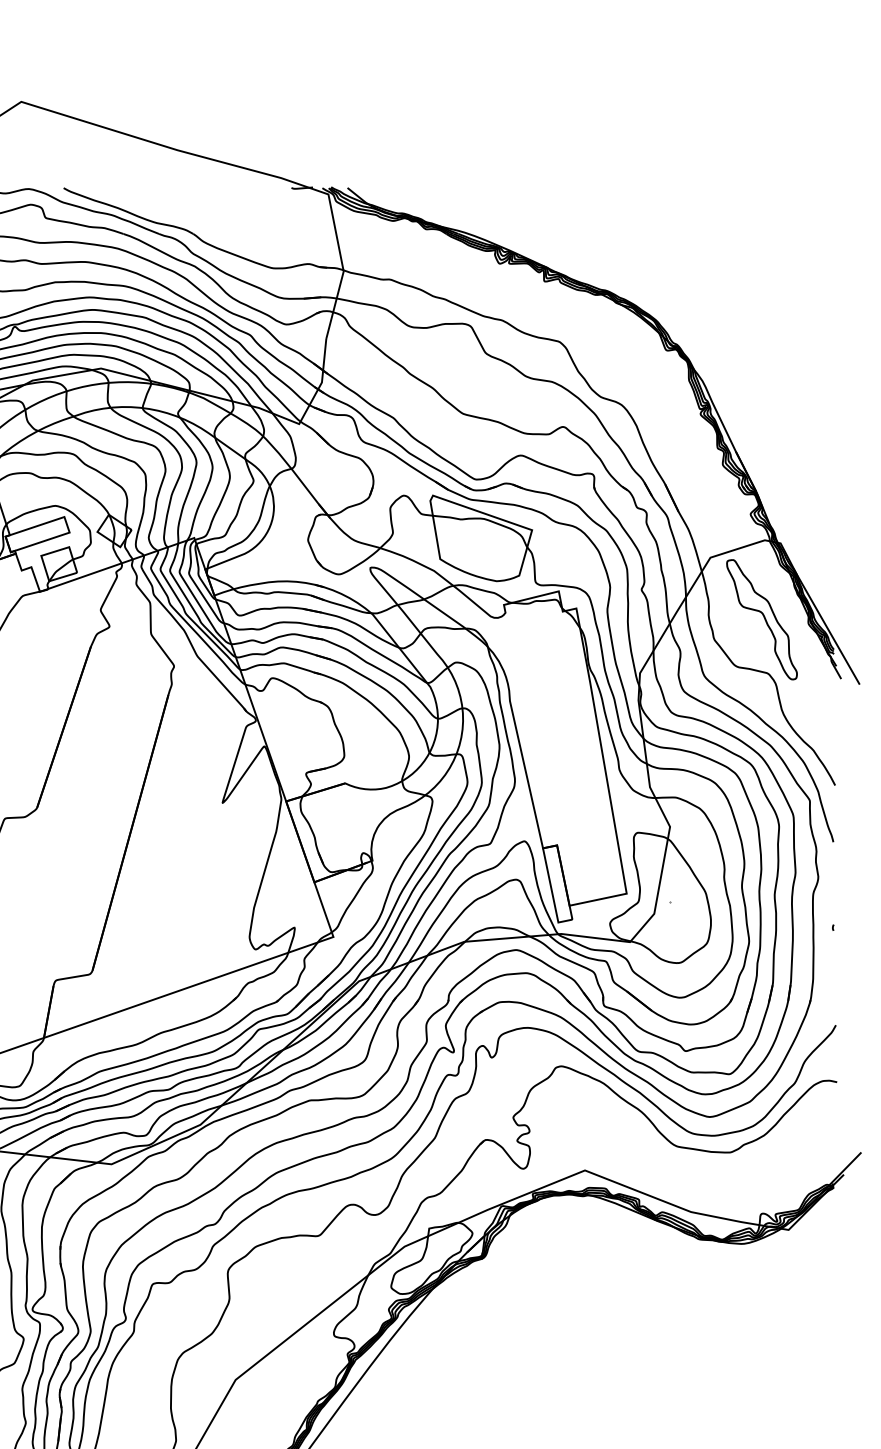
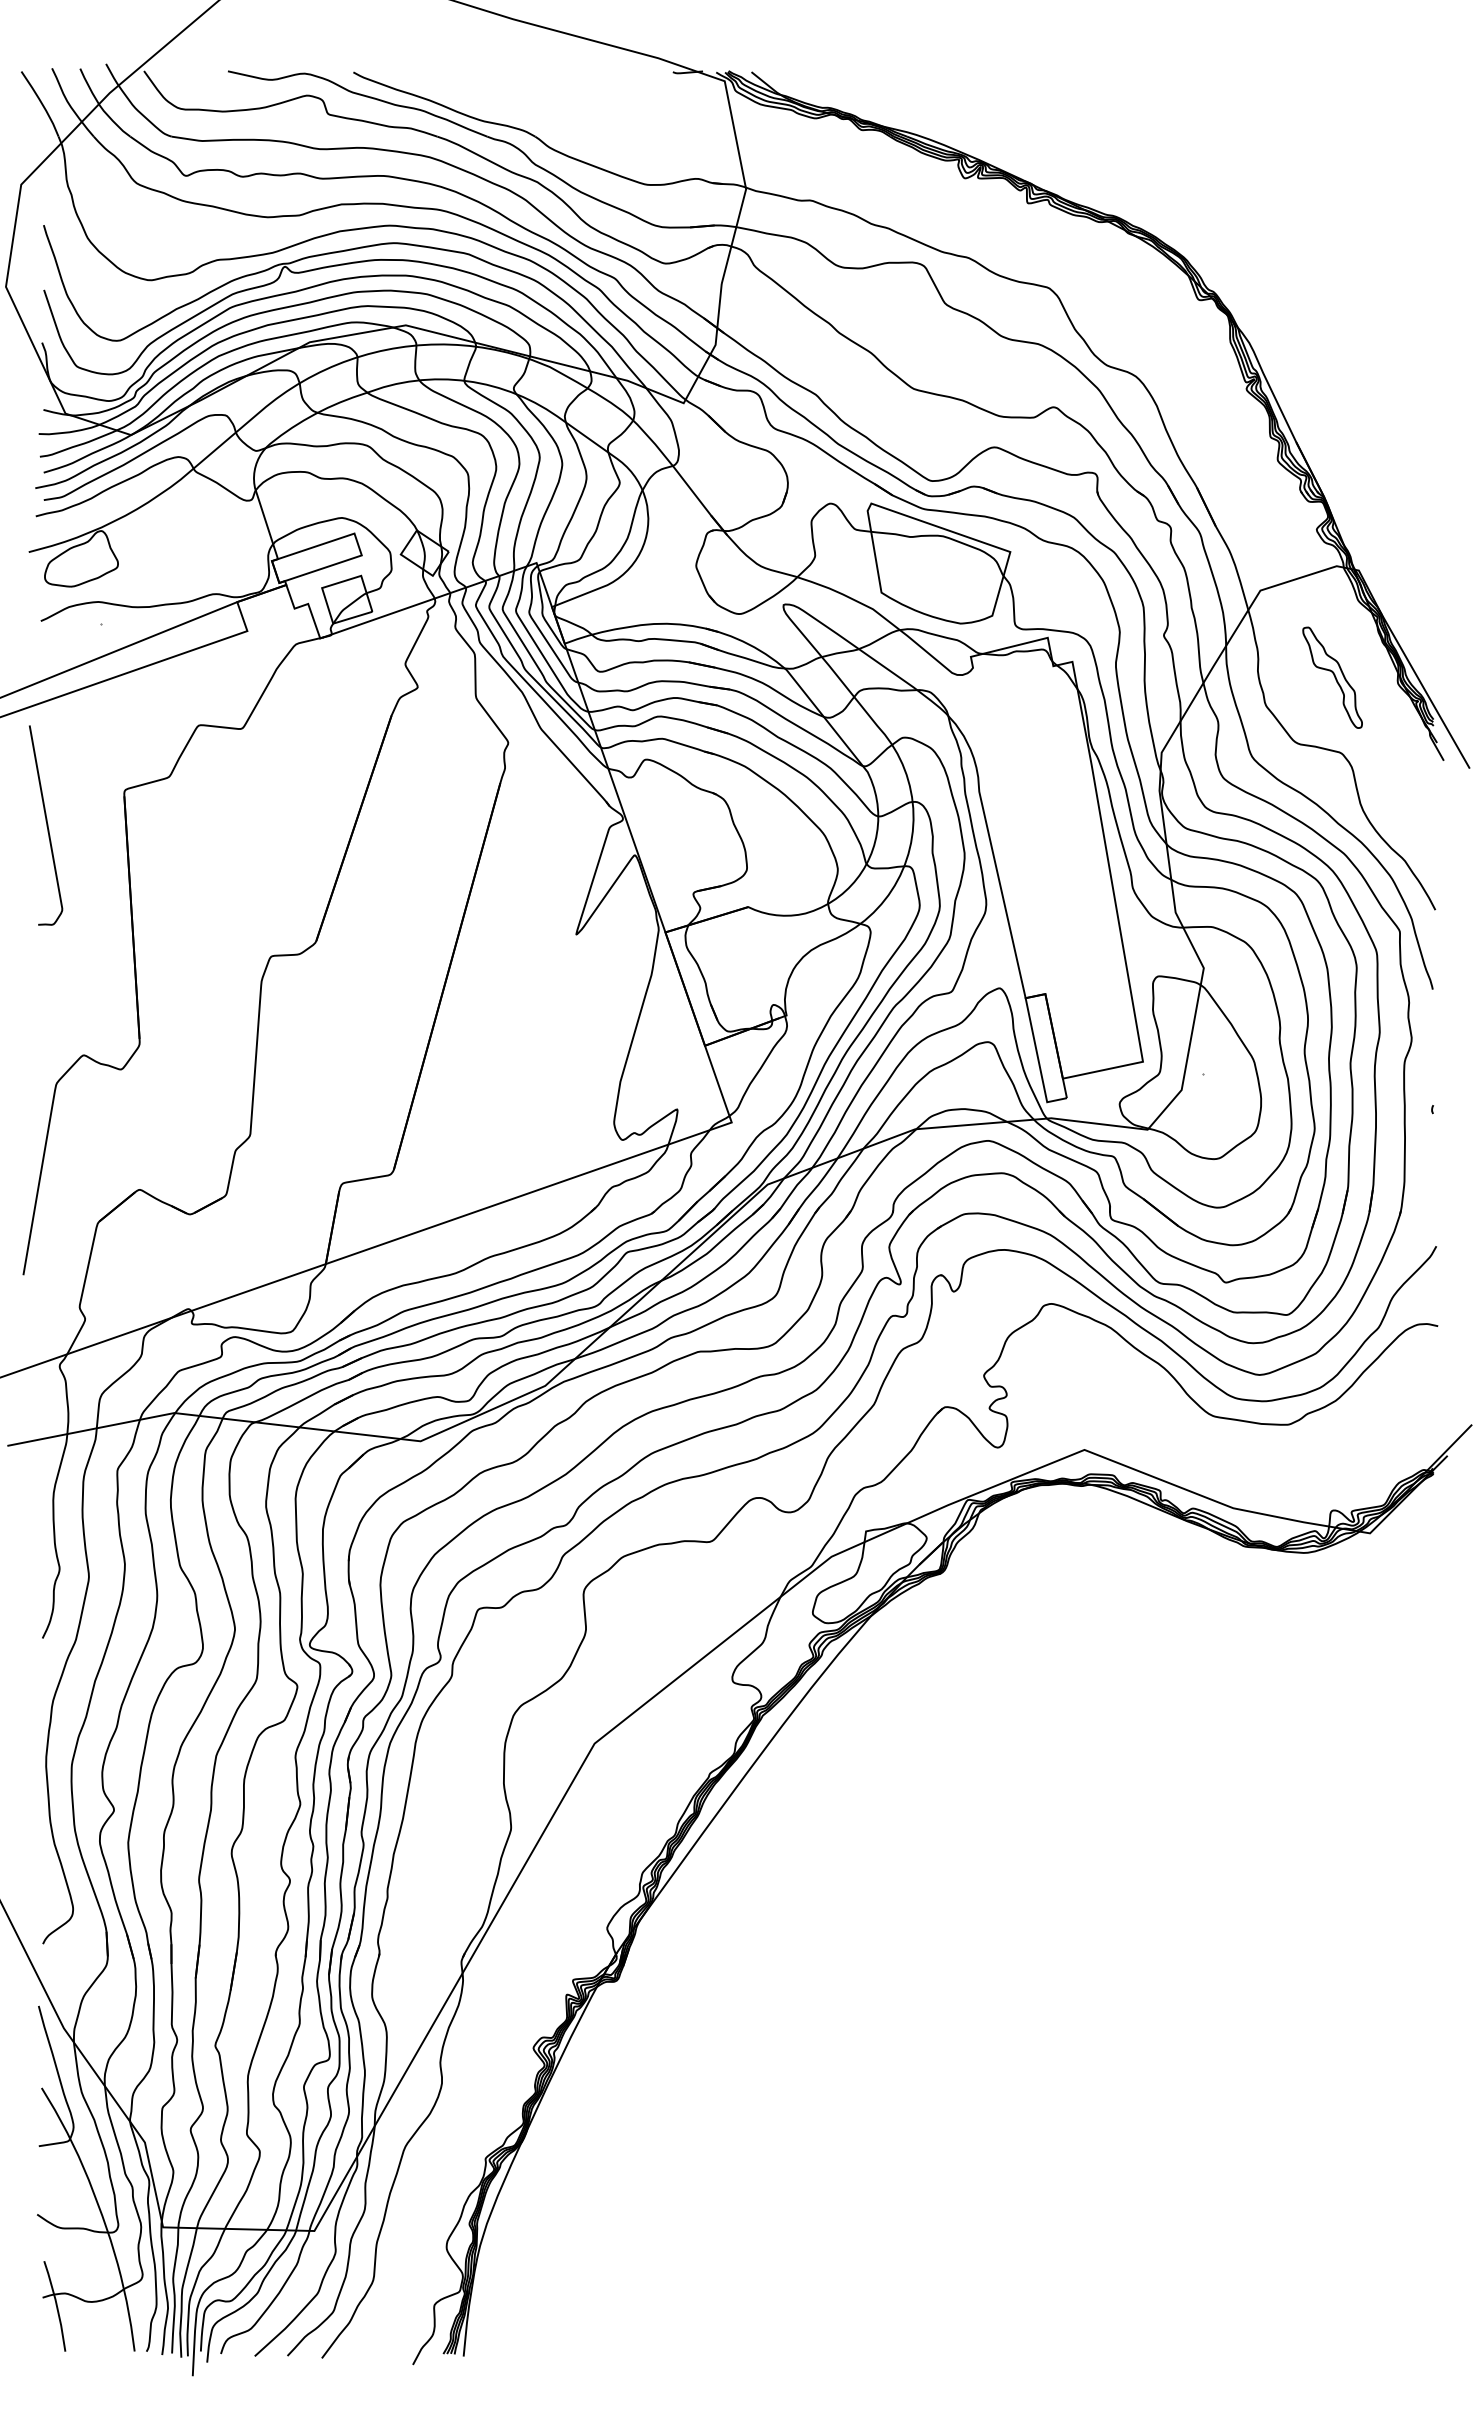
part: (761, 619) -> (1332, 677), size x0.6

